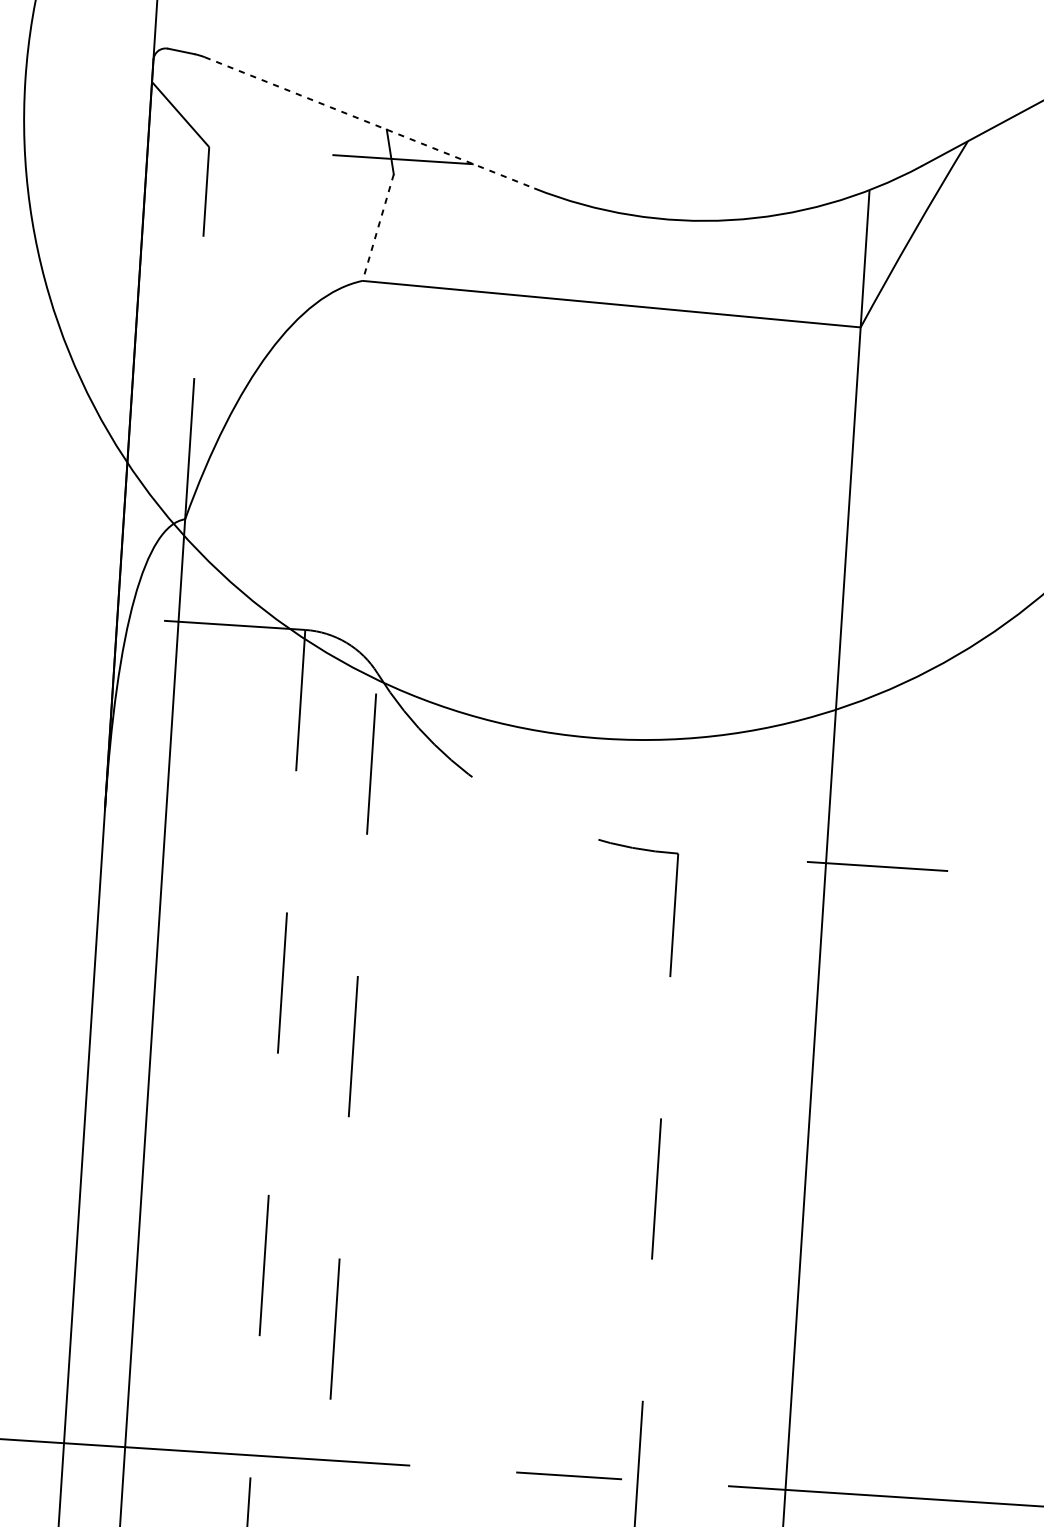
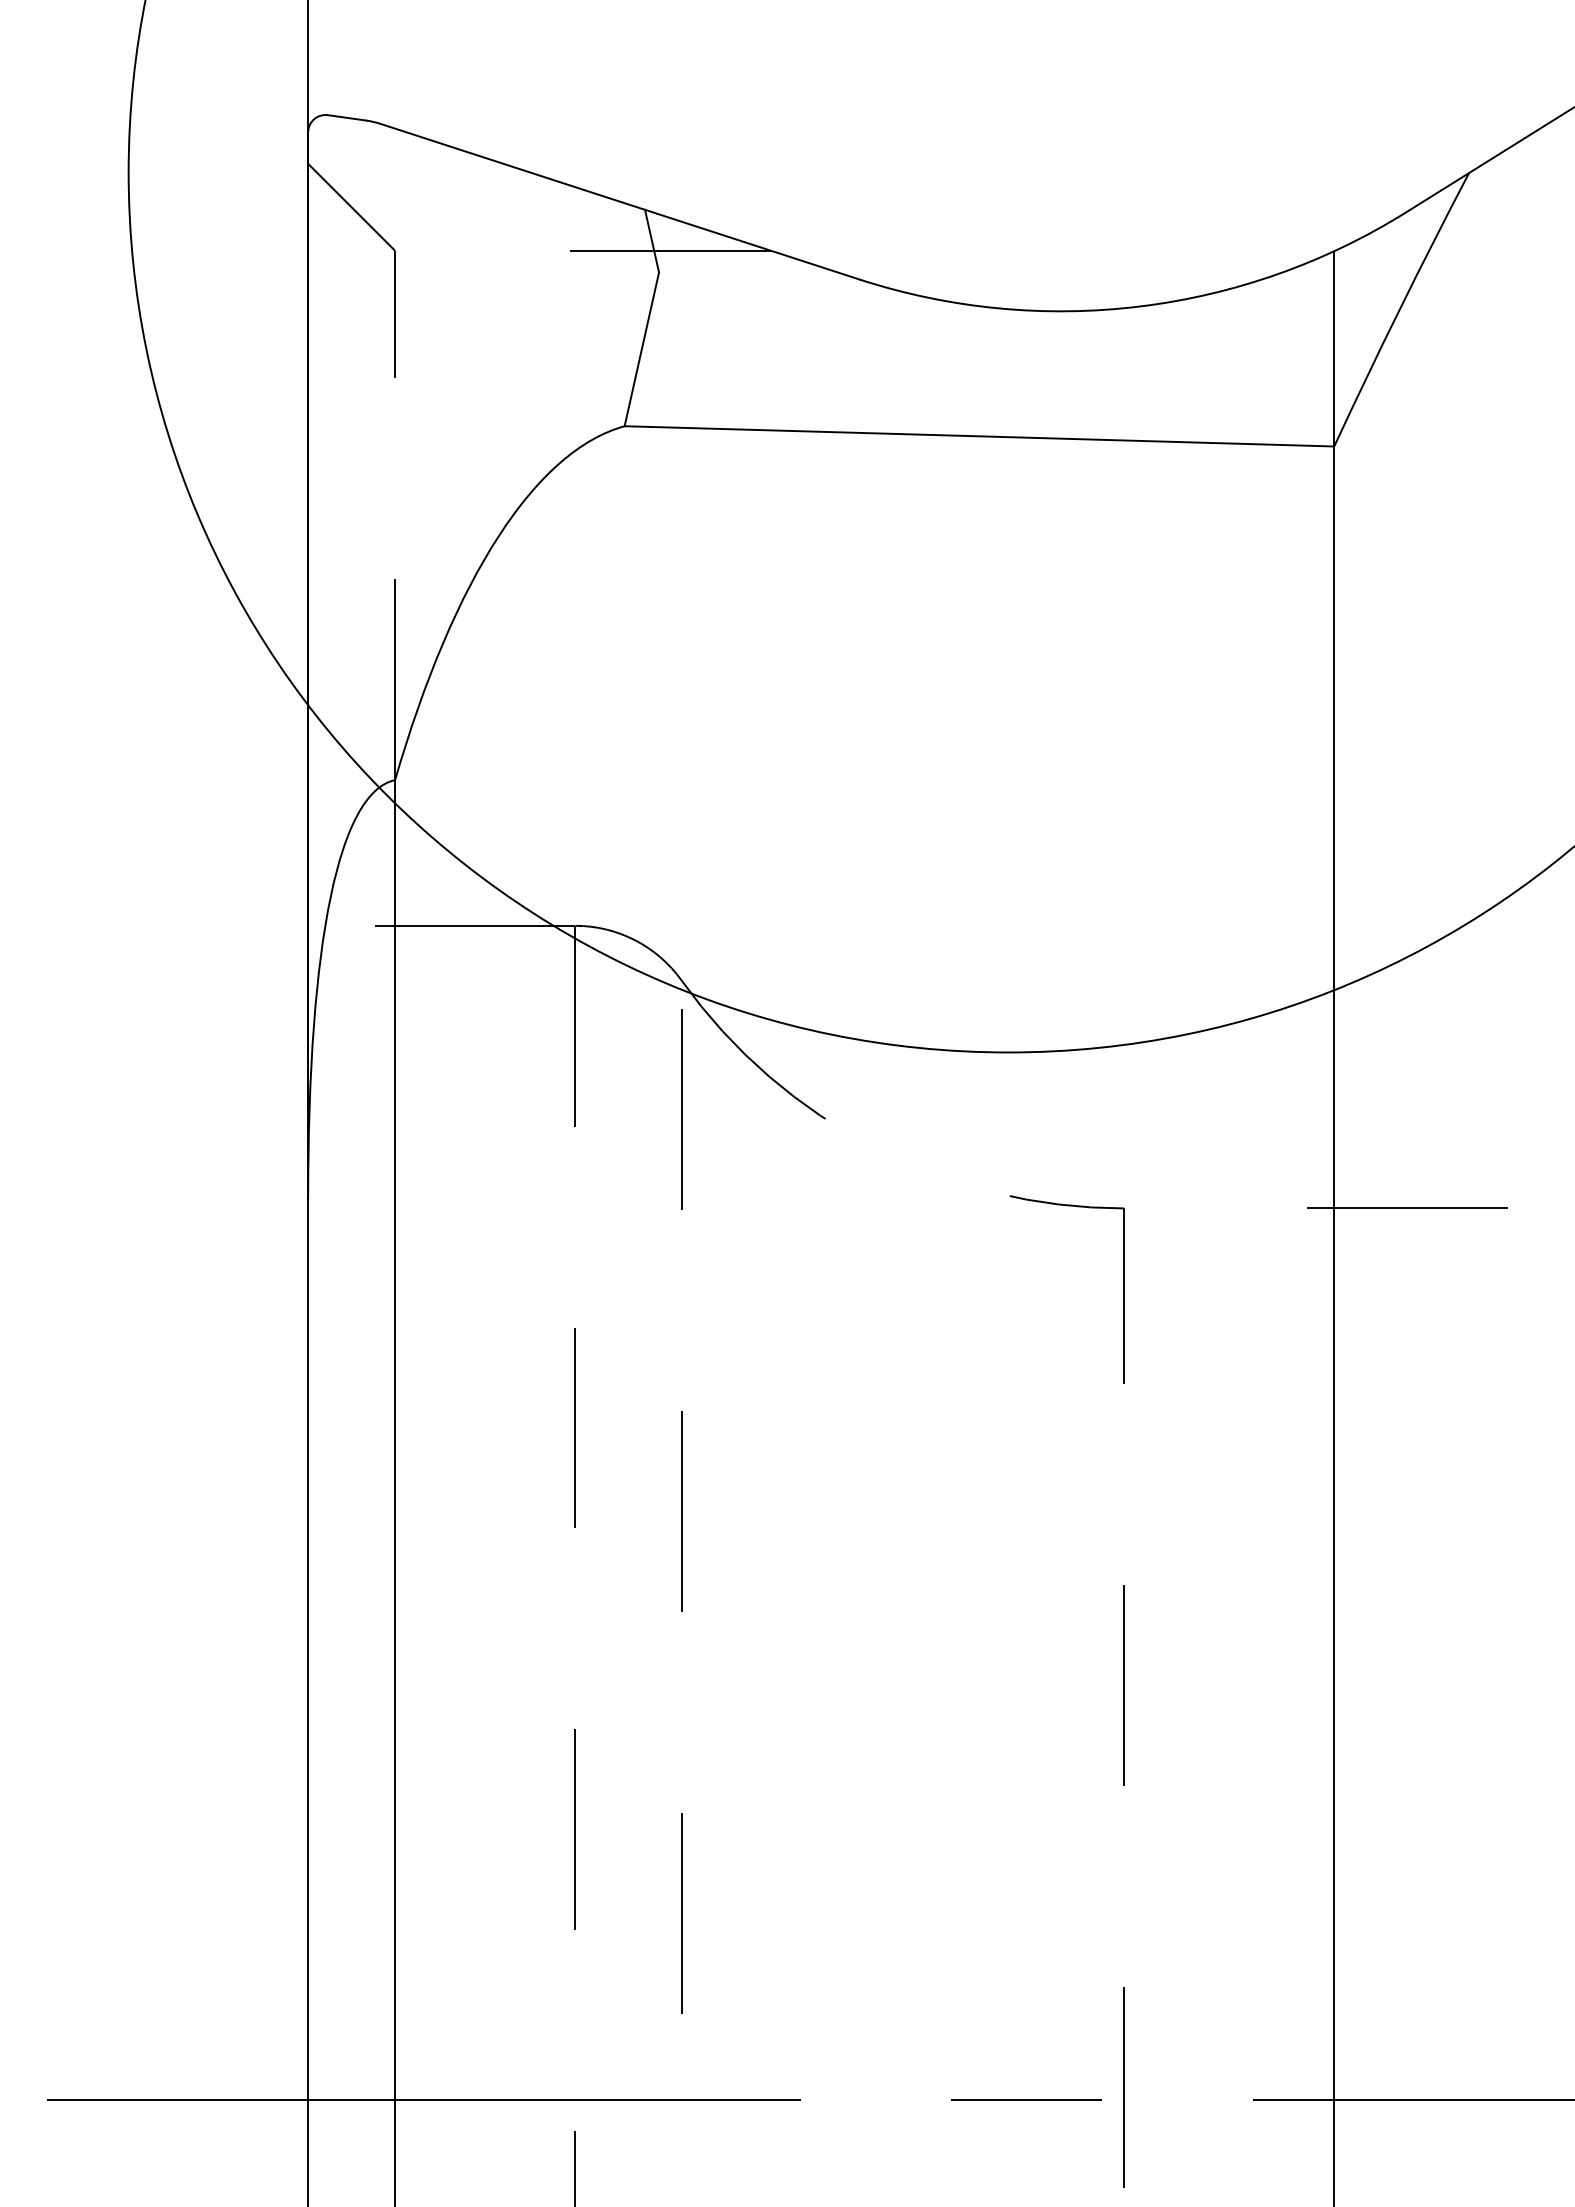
line: (369, 122) -> (619, 201), dashed -> solid
line: (377, 227) -> (641, 349), dashed -> solid

